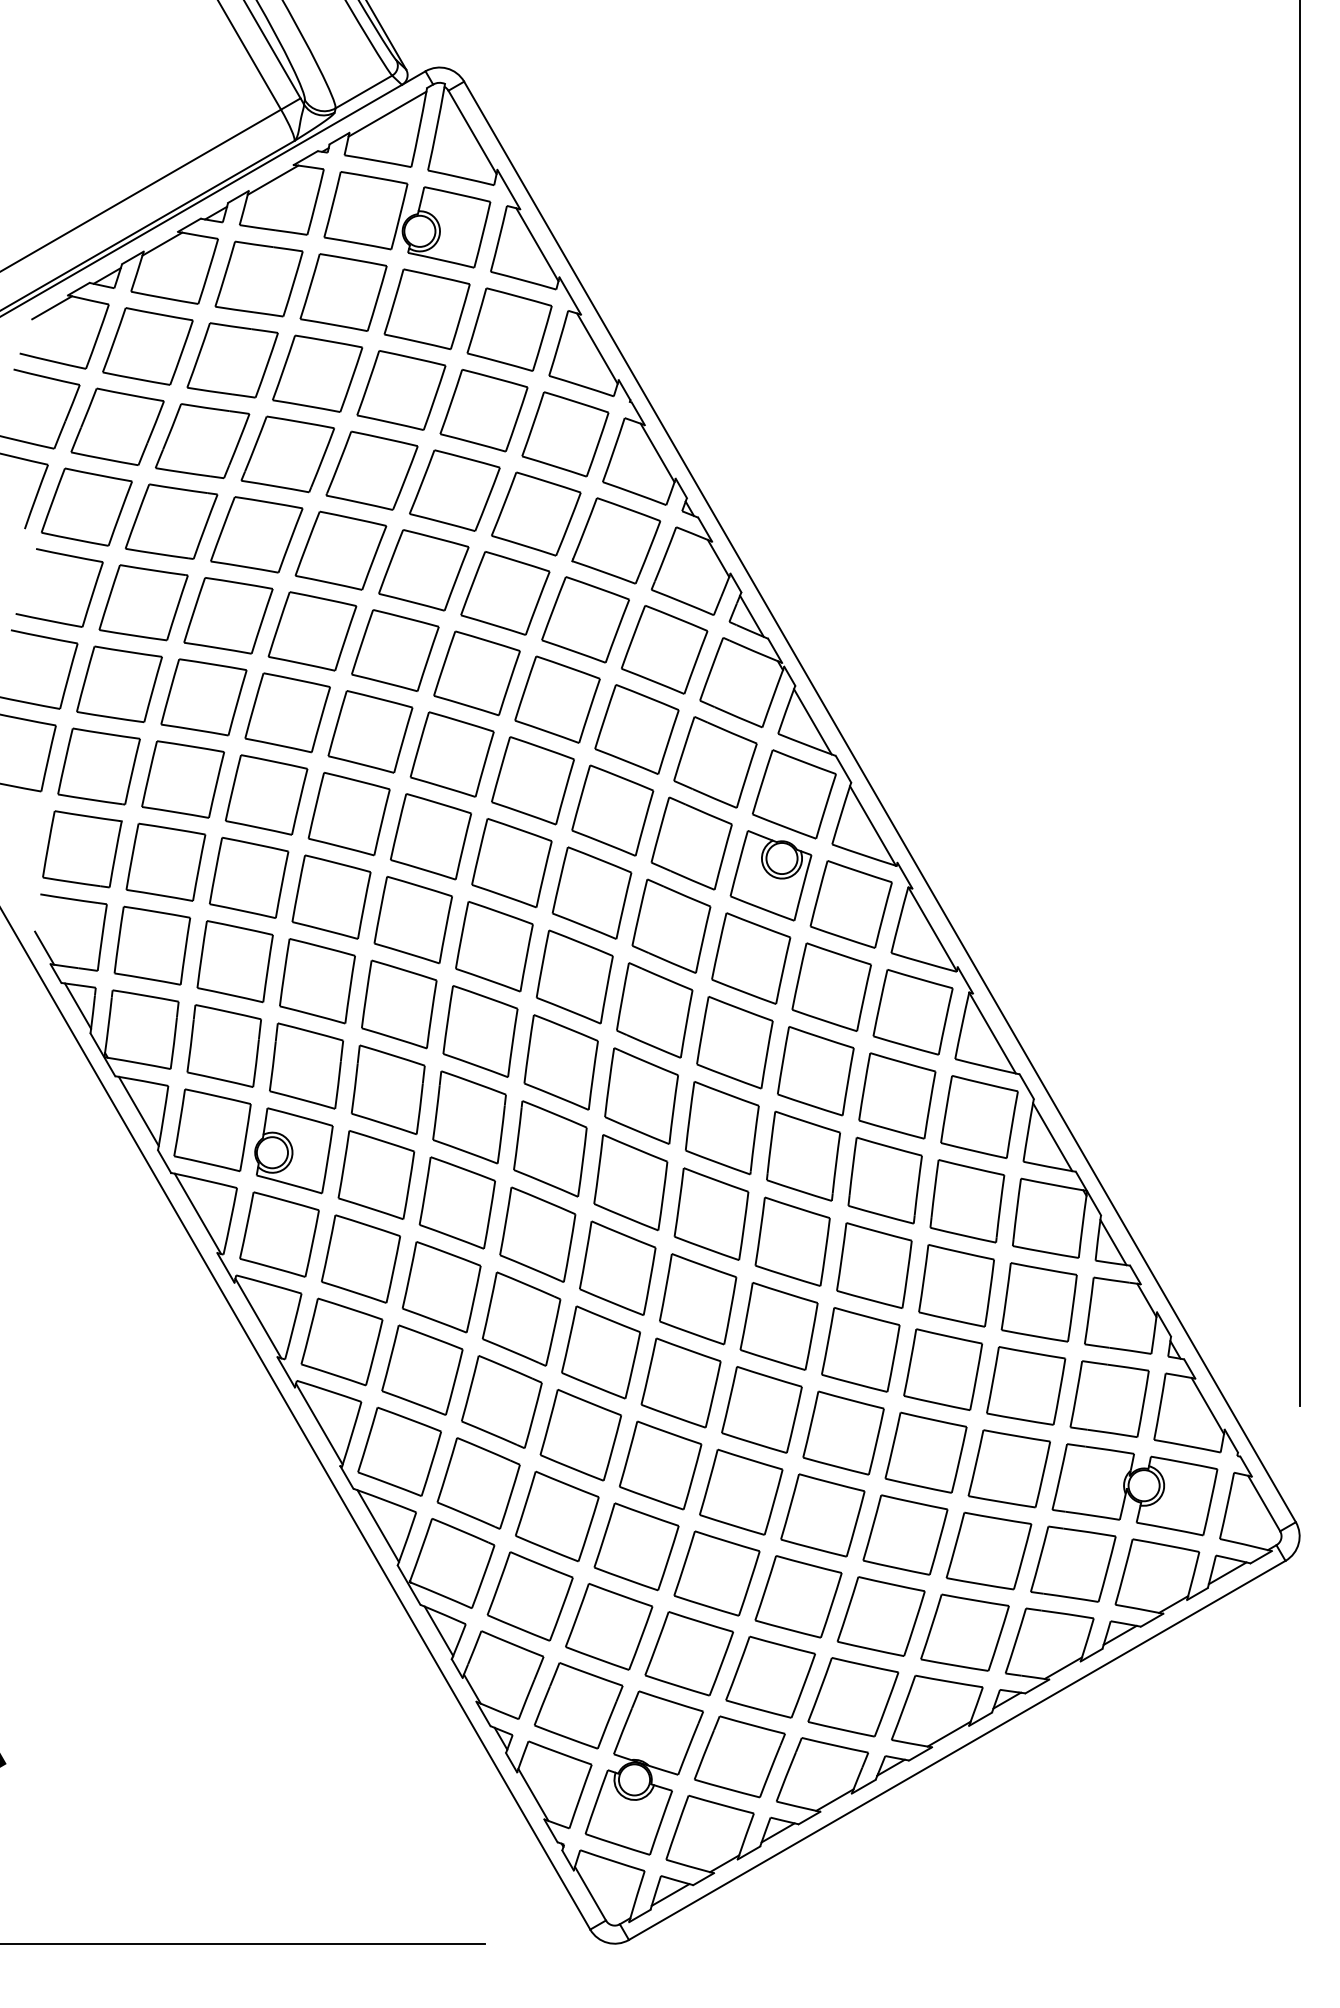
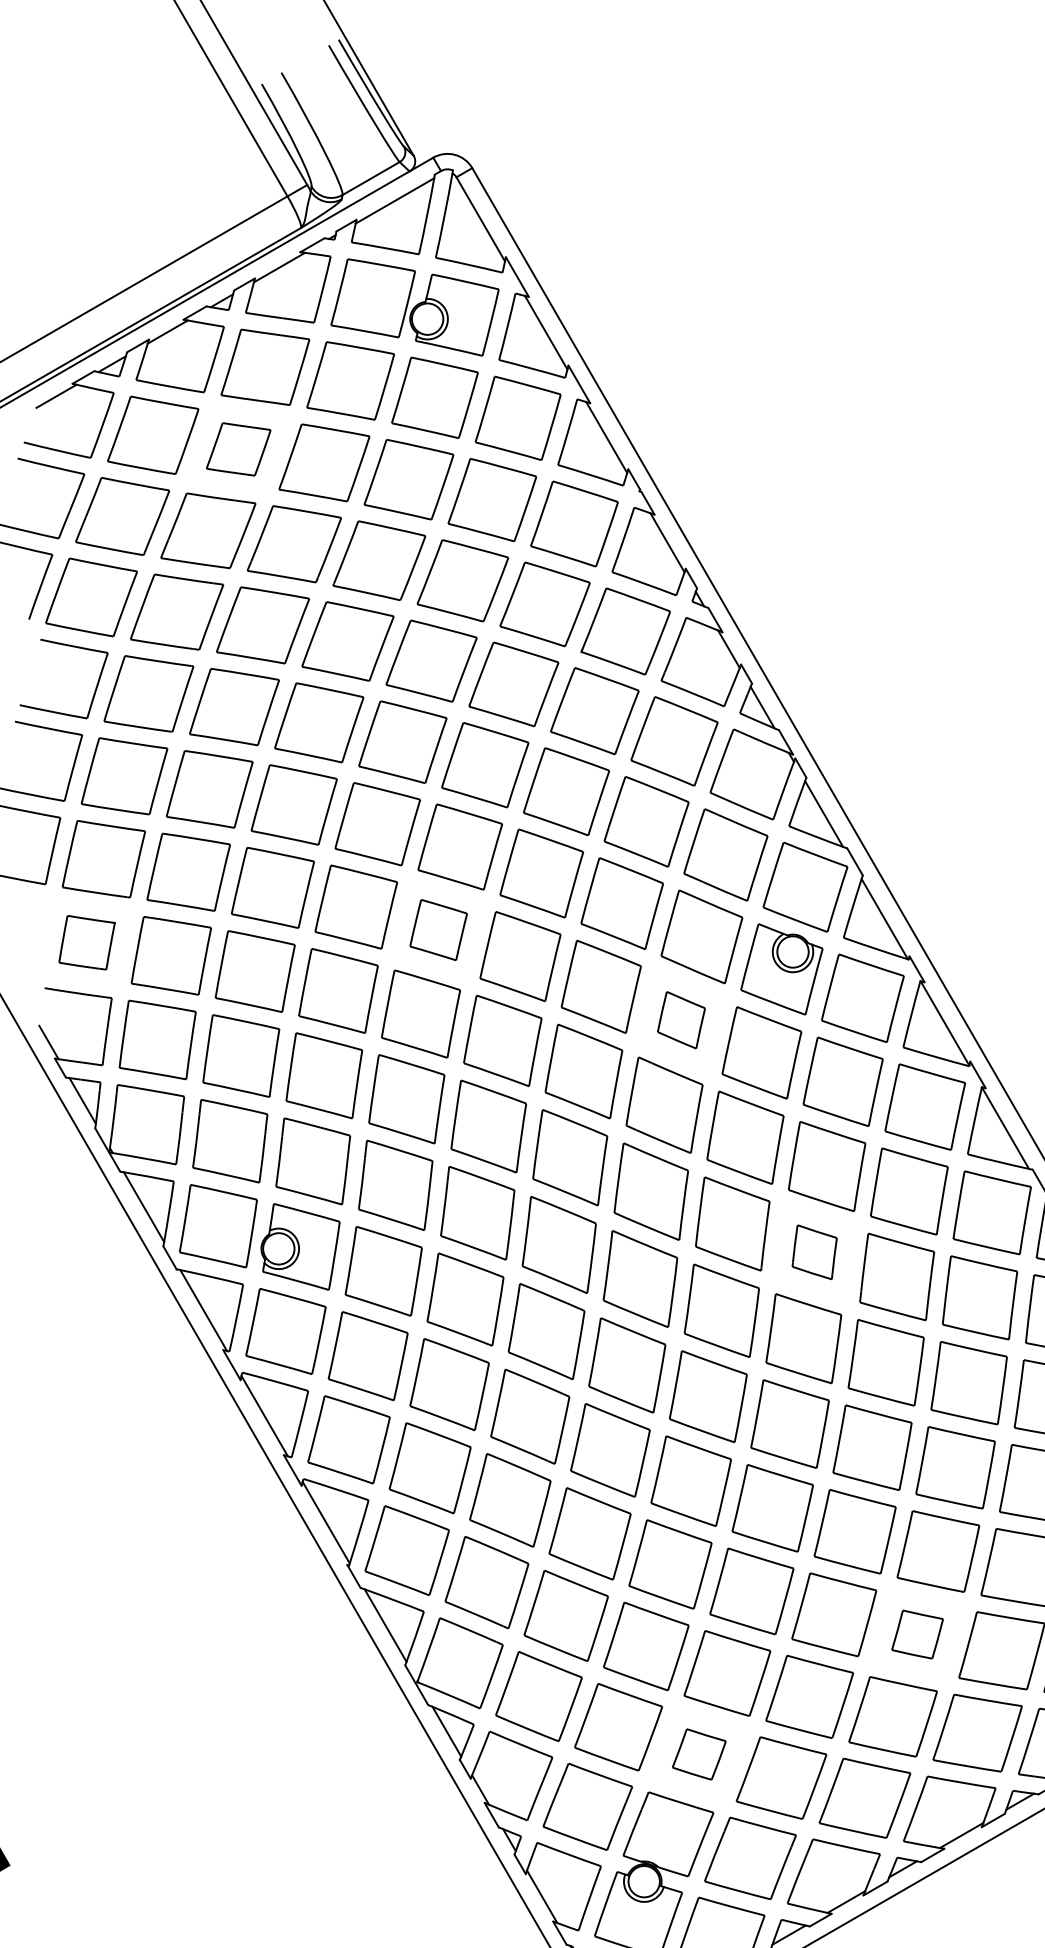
part: (232, 360) -> (238, 449), size x0.7
part: (430, 836) -> (438, 929), size x0.7
part: (82, 849) -> (87, 942), size x0.7
part: (671, 925) -> (681, 1019), size x0.6
part: (803, 1155) -> (814, 1251), size x0.6
part: (905, 1534) -> (917, 1634), size x0.6
part: (688, 1653) -> (698, 1754), size x0.6

